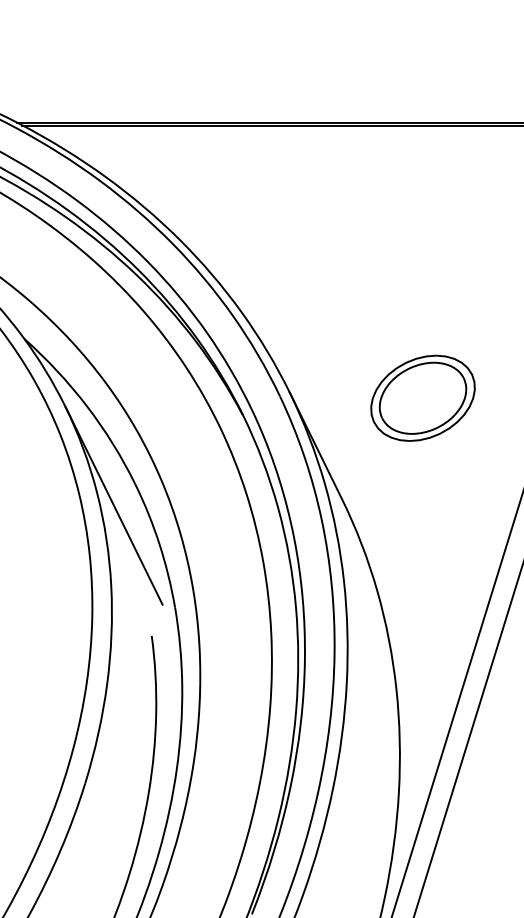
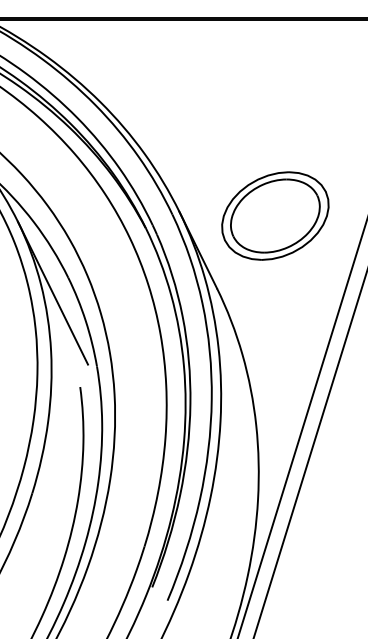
part: (422, 398) -> (275, 216), size x1.43

